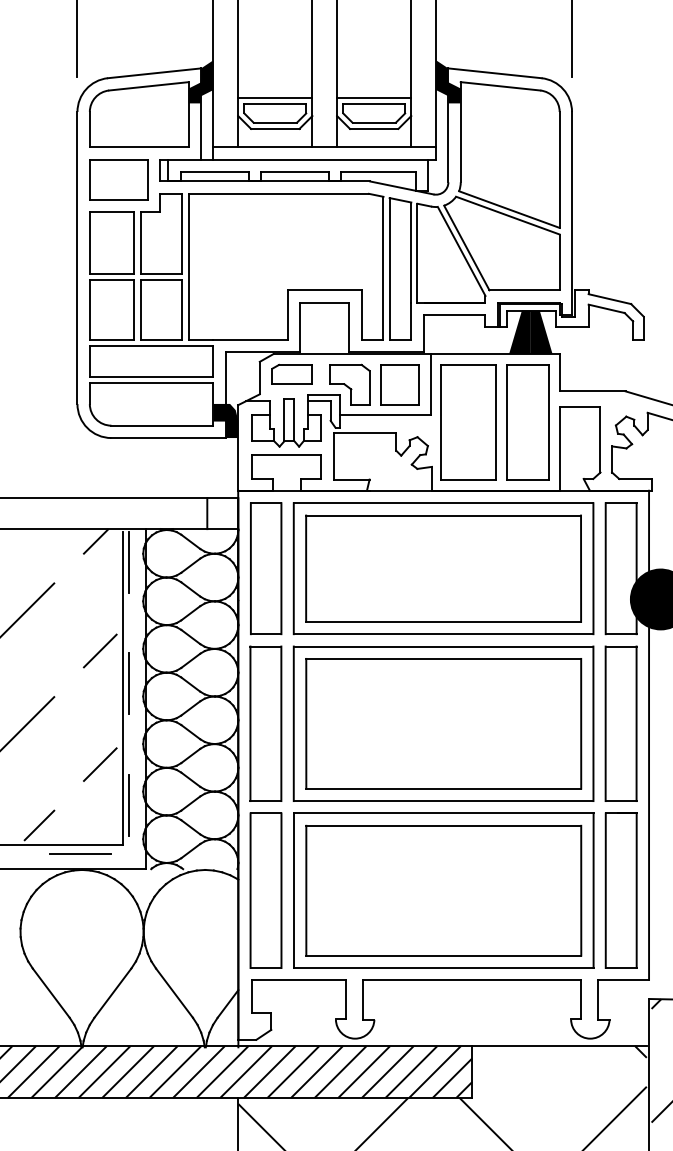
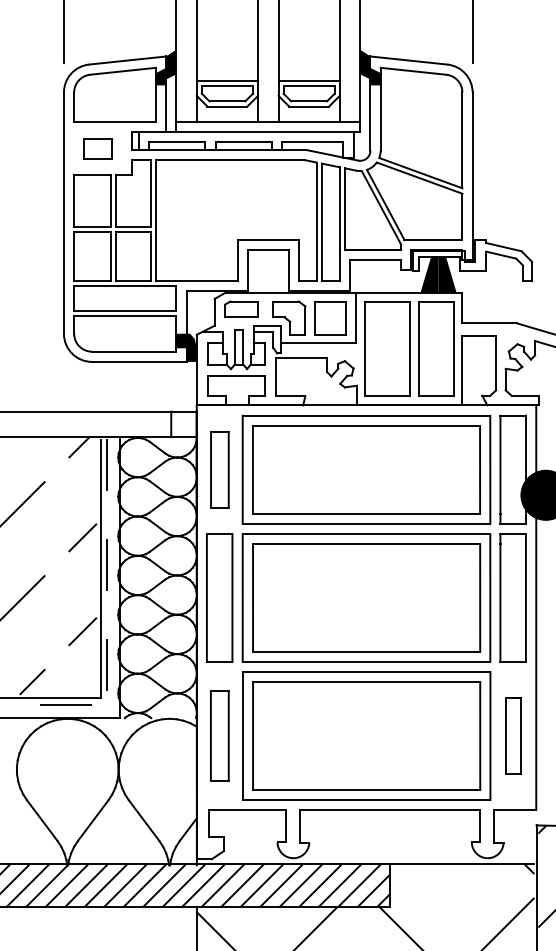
part: (118, 179) -> (97, 148), size x0.6
part: (265, 568) -> (219, 469), size x0.7
part: (265, 890) -> (219, 735), size x0.7
part: (620, 890) -> (512, 735), size x0.6

